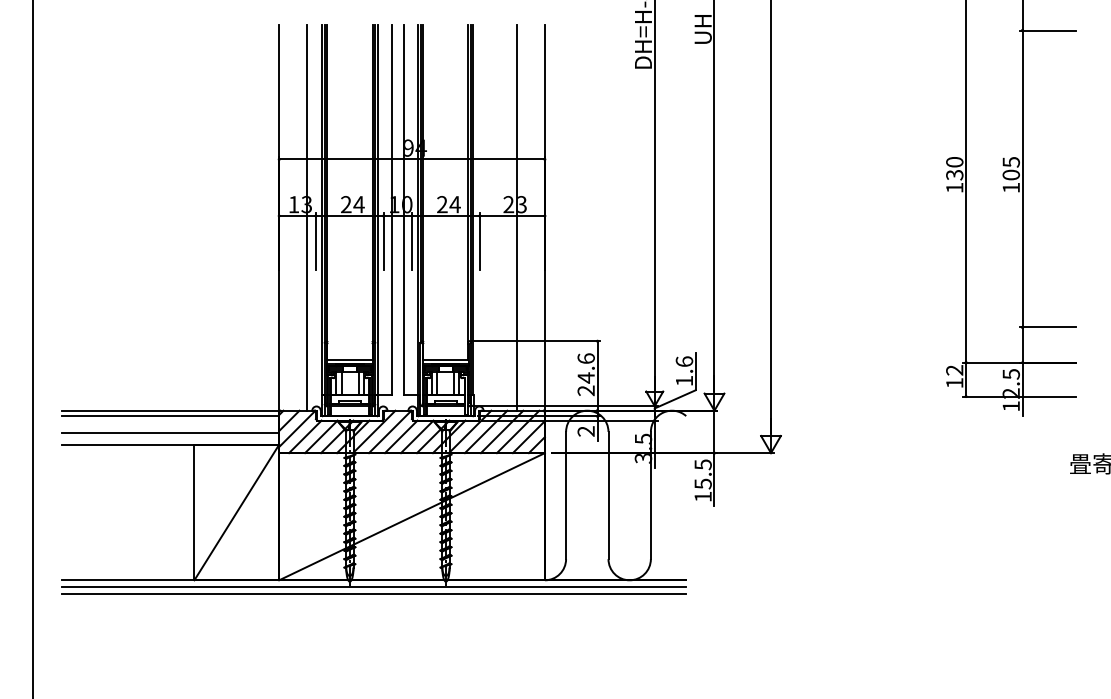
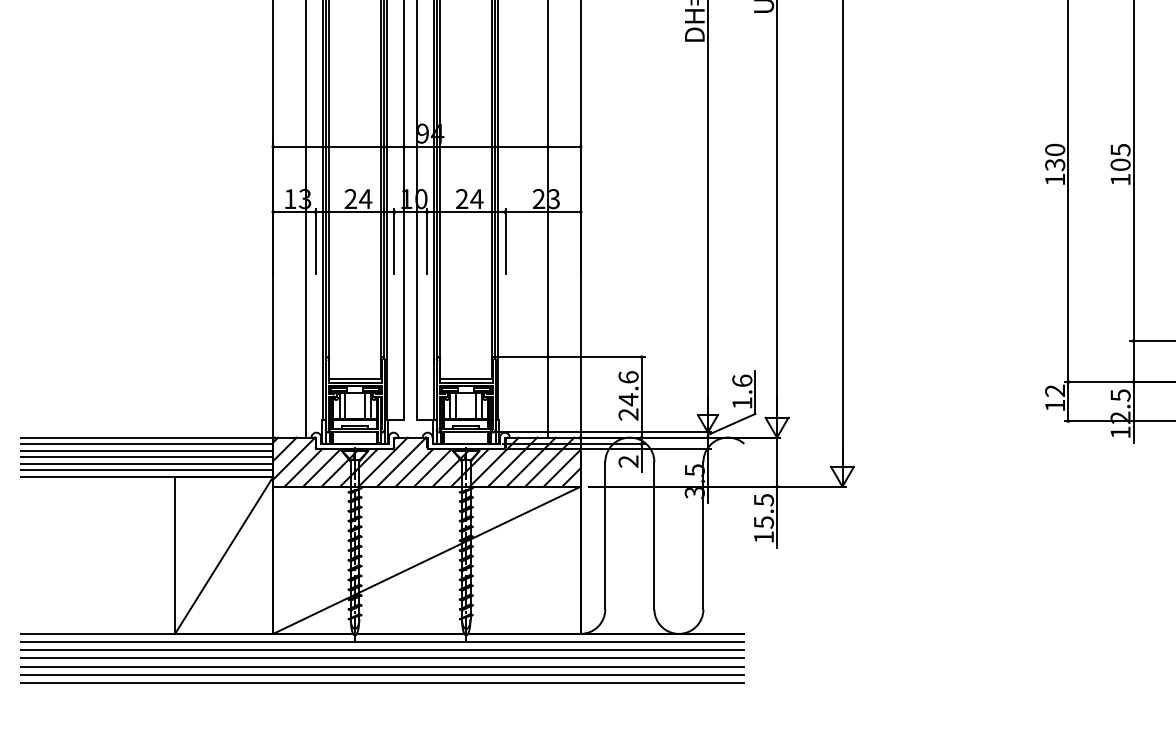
line: (170, 422) -> (147, 451), added
line: (170, 427) -> (147, 457), added
line: (170, 438) -> (147, 469), added
line: (373, 601) -> (382, 658), added
line: (373, 608) -> (382, 666), added
line: (373, 615) -> (382, 674), added
line: (373, 622) -> (382, 682), added

